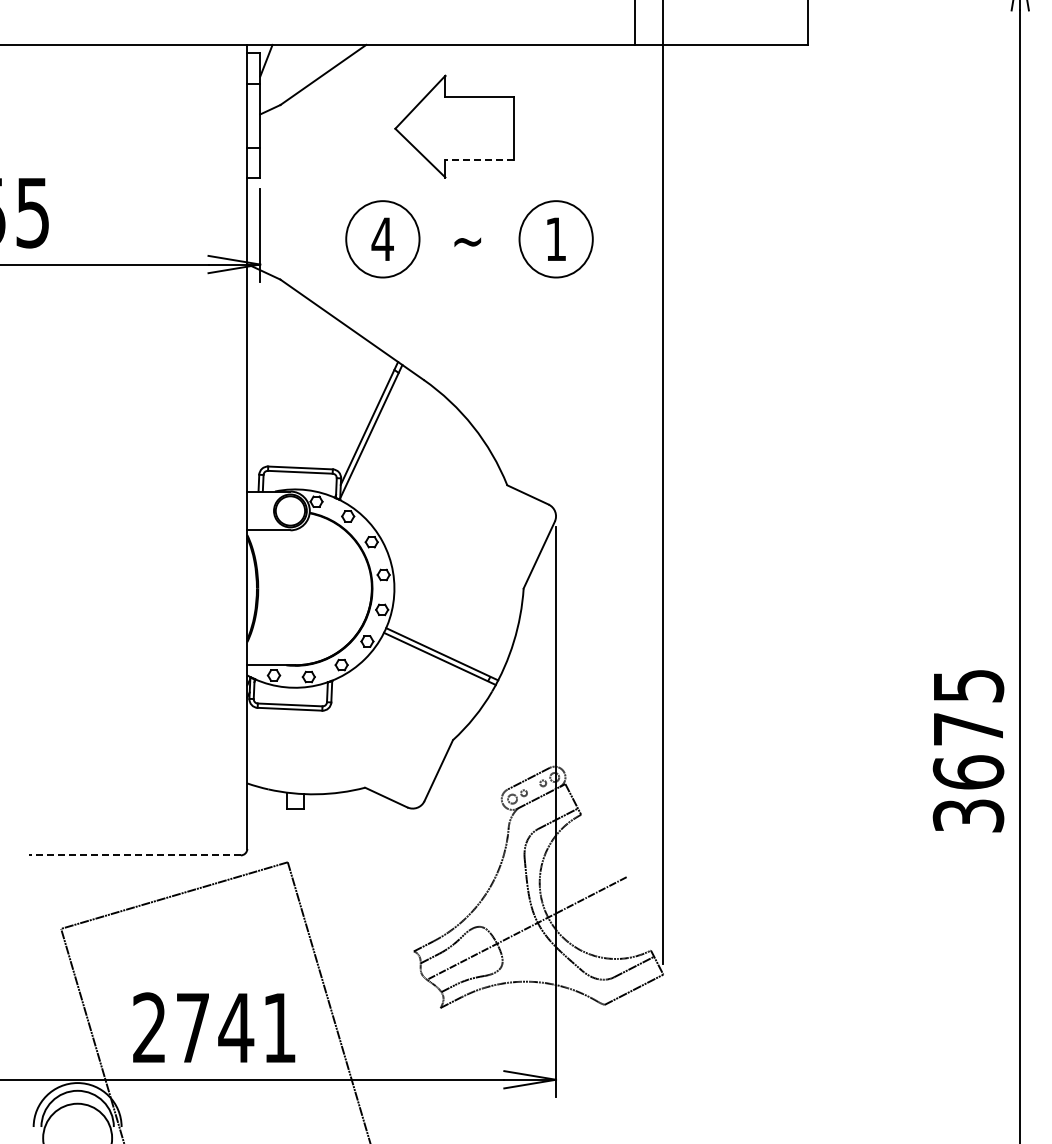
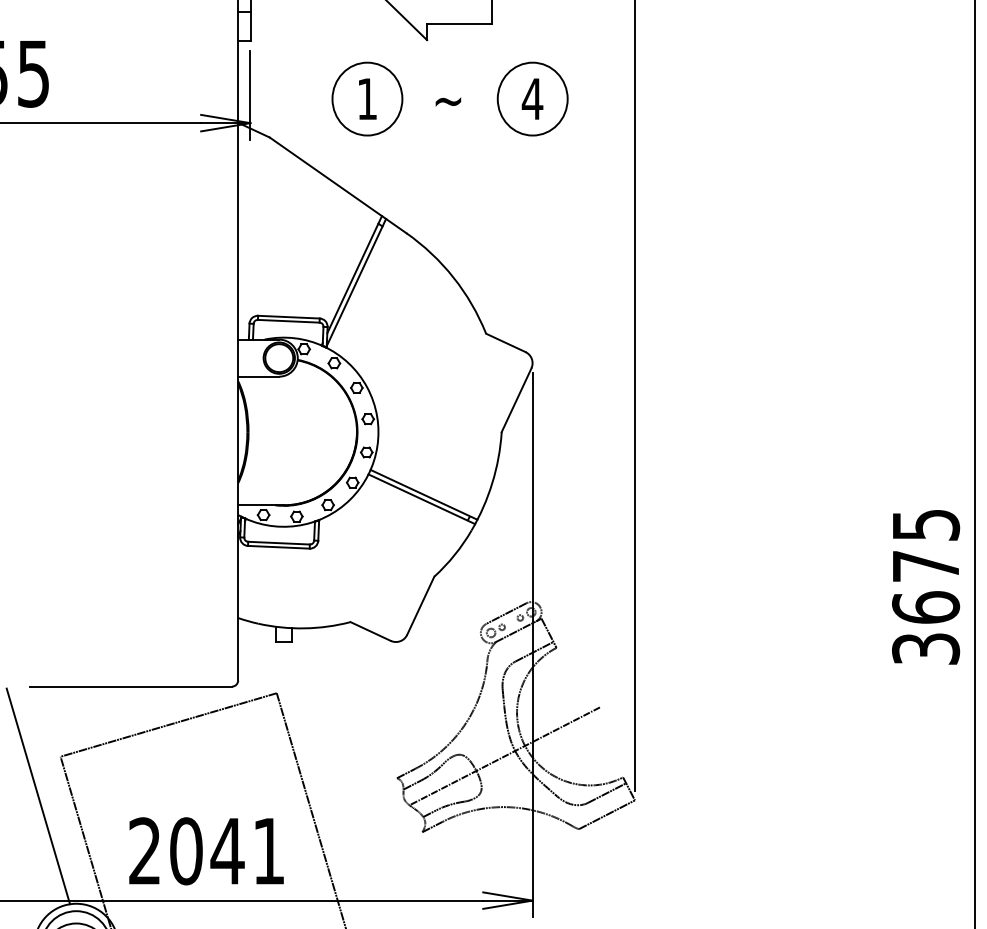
line: (479, 160) -> (459, 23), dashed -> solid
text: (382, 238) -> (367, 98), 4 -> 1
text: (555, 238) -> (532, 98), 1 -> 4
line: (135, 855) -> (131, 686), dashed -> solid
line: (37, 970) -> (38, 796), added
text: (193, 1027) -> (186, 850), 2741 -> 2041

